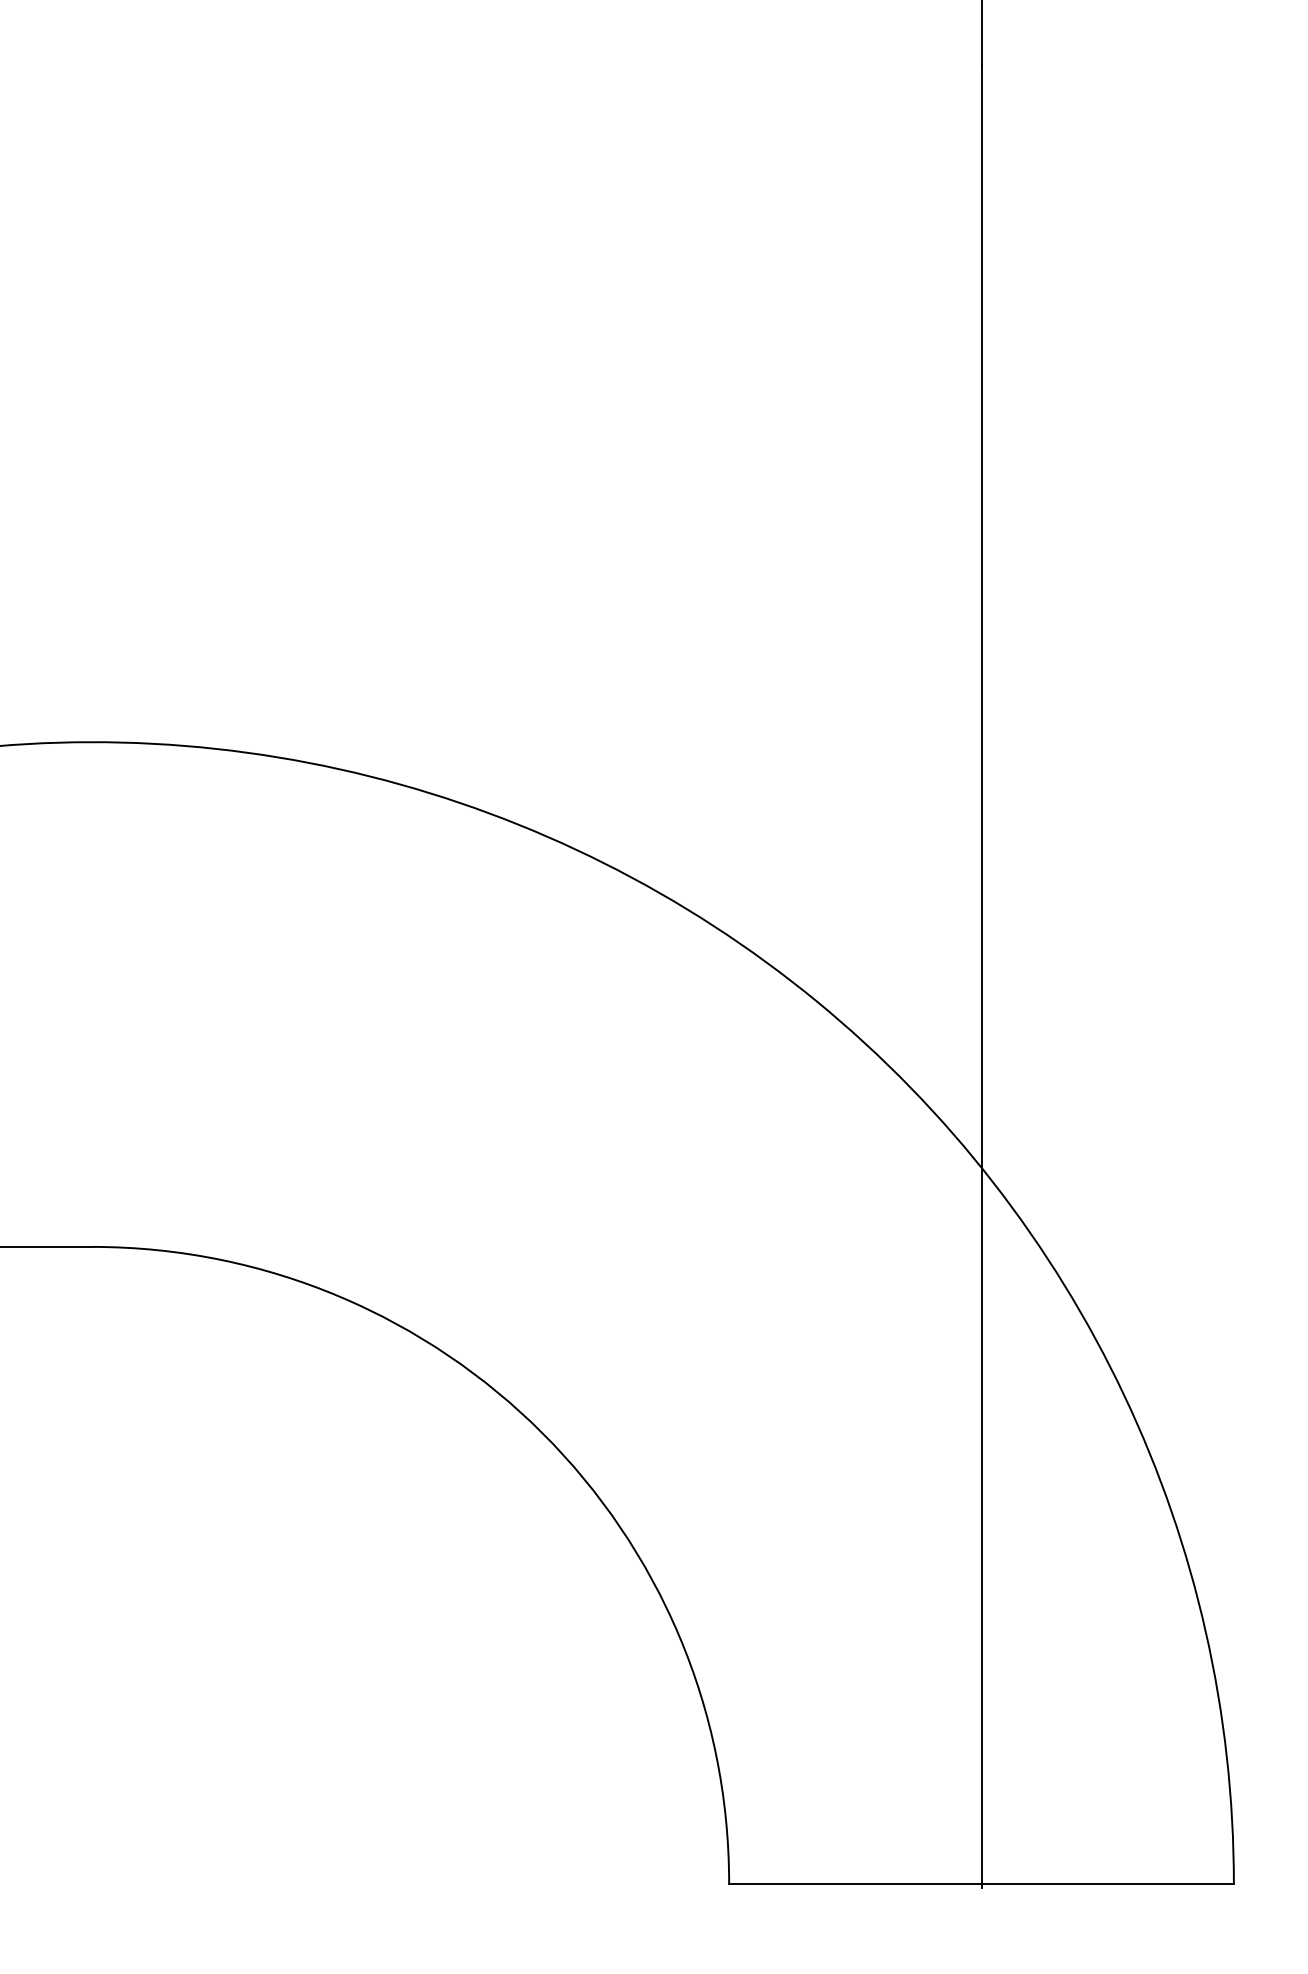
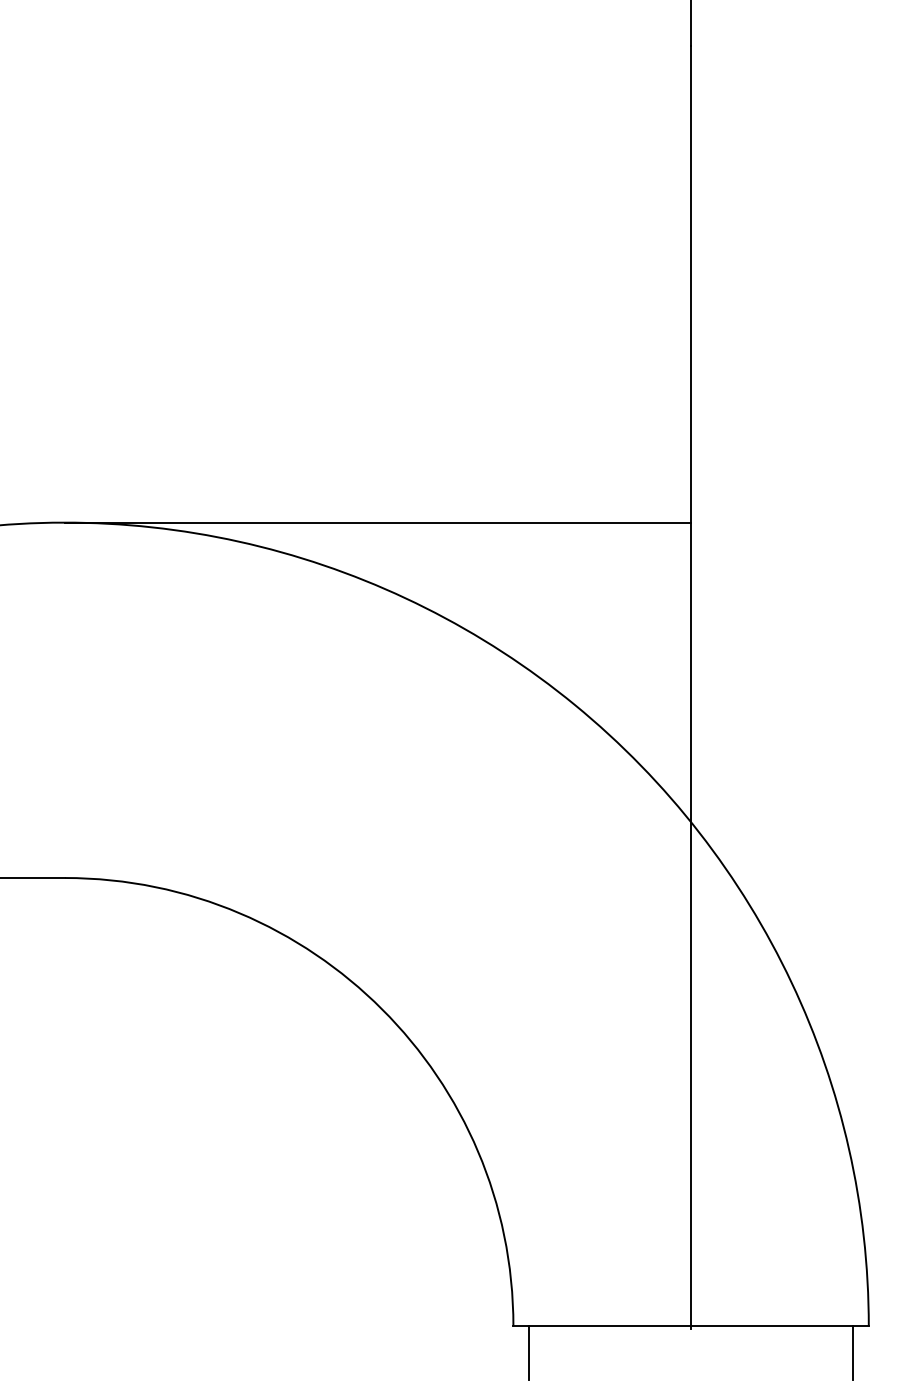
line: (536, 742) -> (377, 522), added
line: (751, 1921) -> (529, 1352), added
line: (1211, 1921) -> (853, 1352), added

